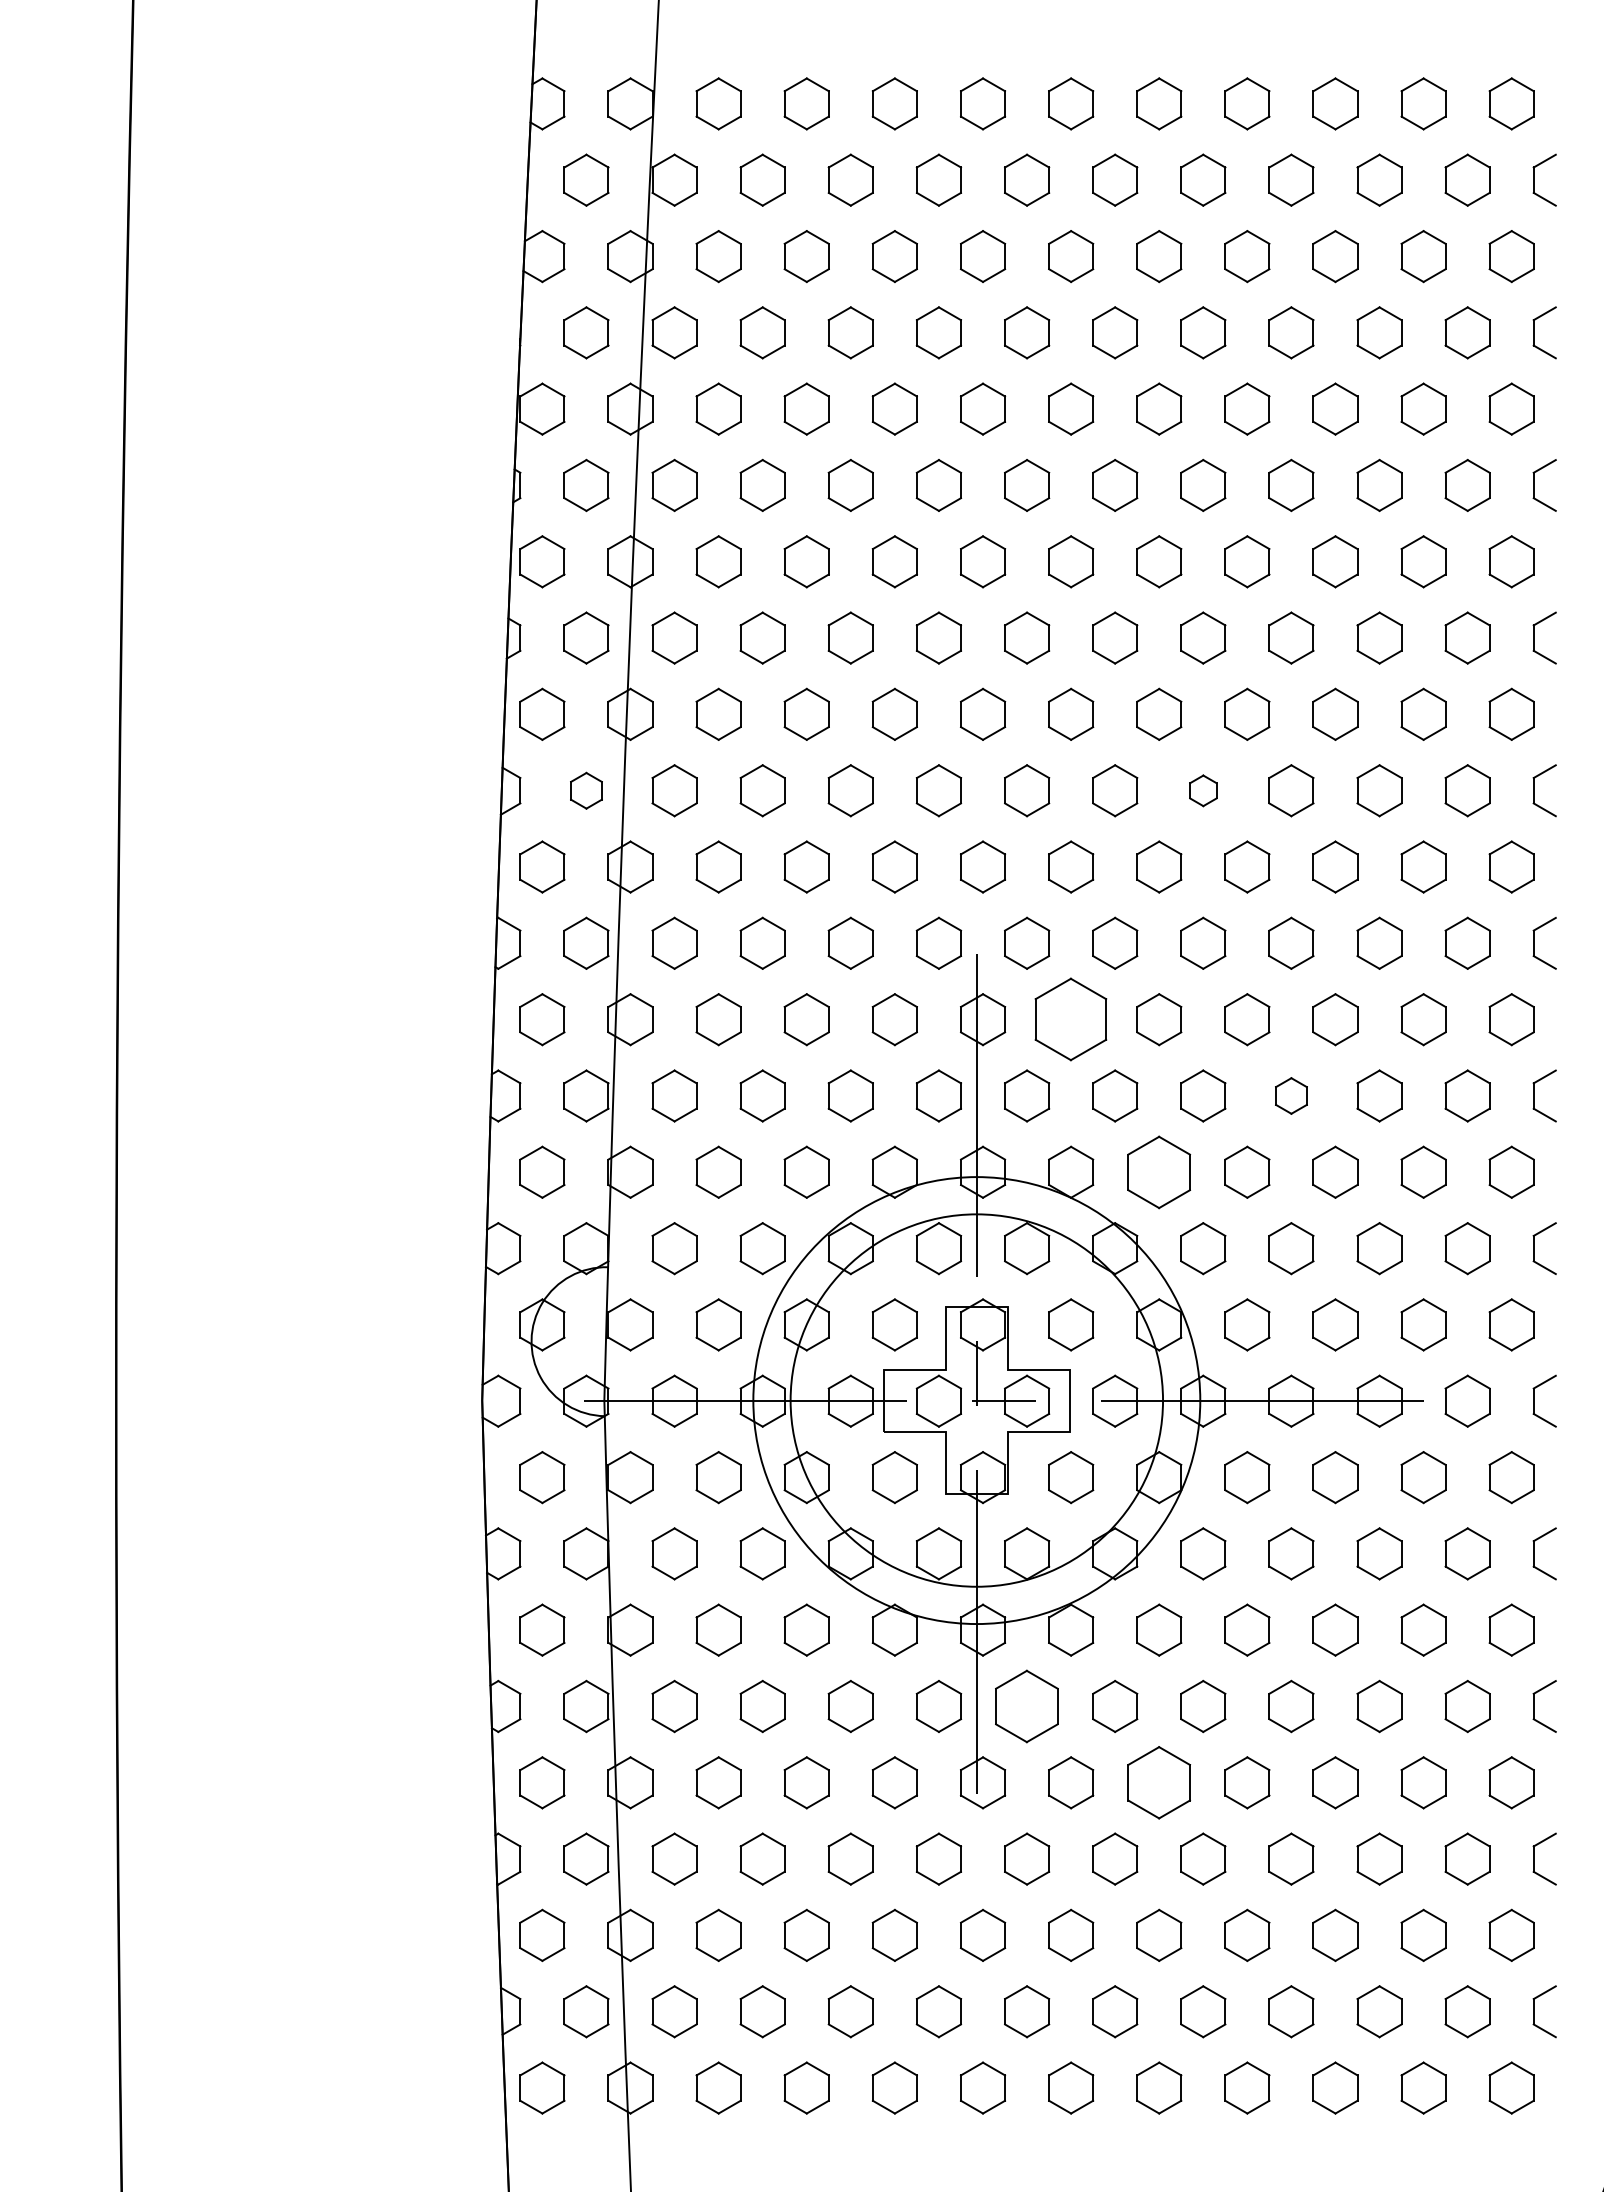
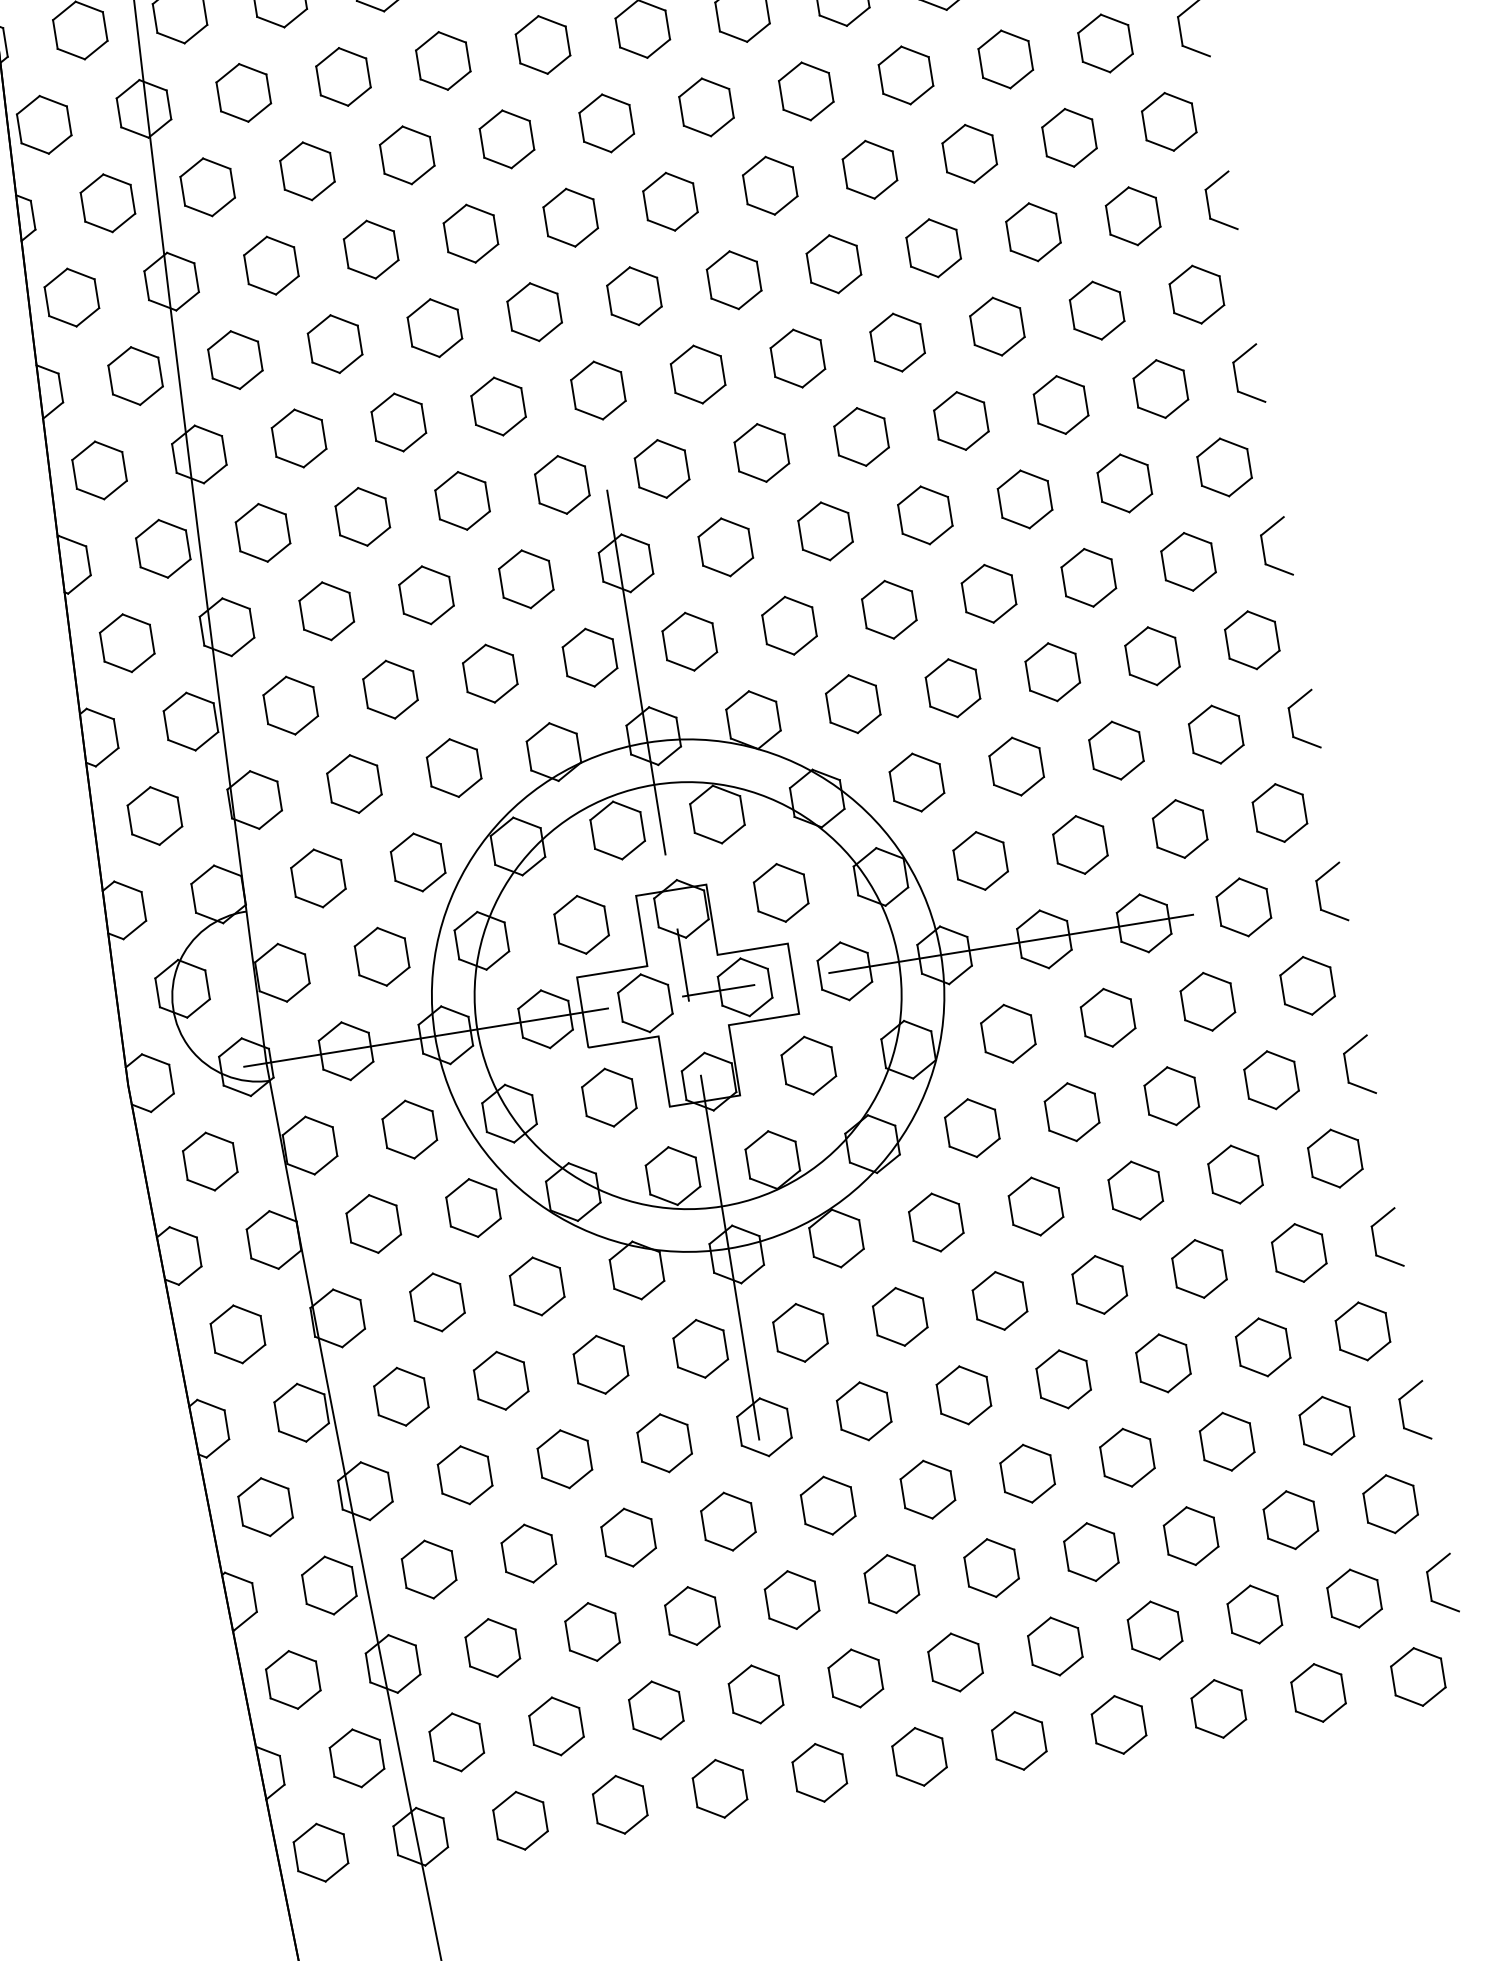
part: (586, 790) -> (135, 375), size x1.43
part: (1203, 790) -> (834, 263), size x1.67
part: (1071, 1019) -> (726, 547), size x0.62
part: (1291, 1095) -> (989, 593), size x1.43
part: (1159, 1171) -> (853, 703), size x0.71
part: (1027, 1706) -> (800, 1332), size x0.71
part: (1159, 1782) -> (964, 1394), size x0.71

